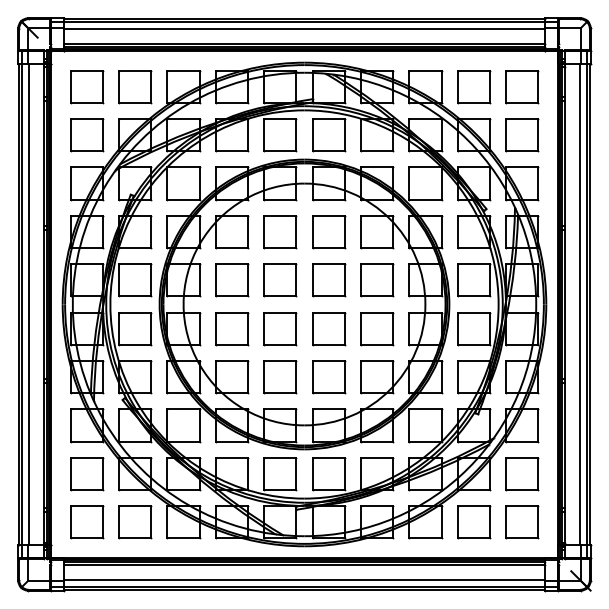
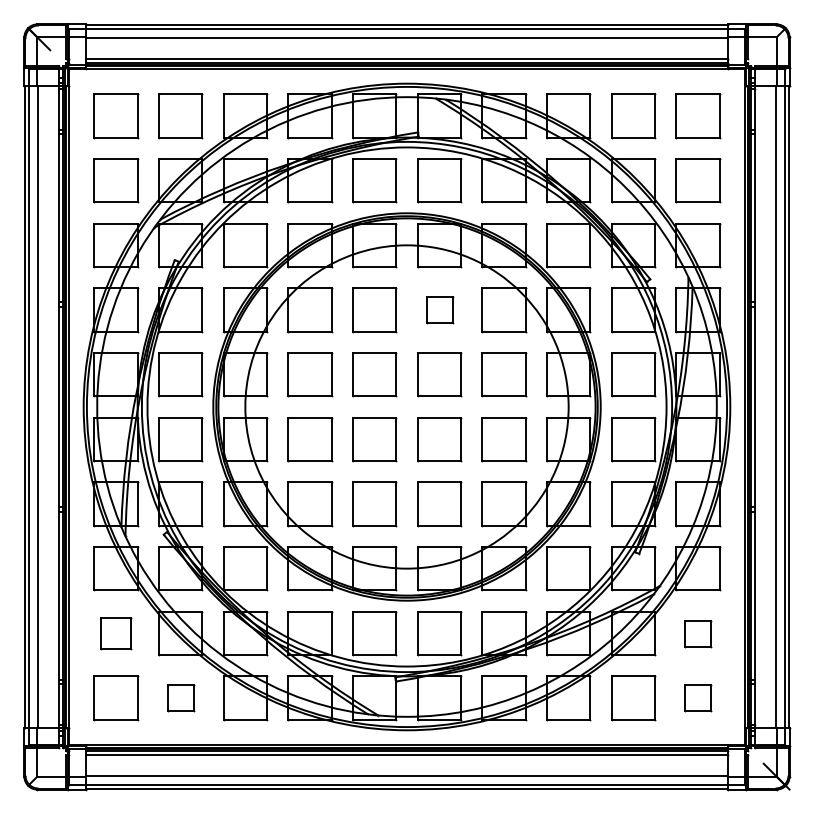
part: (328, 232) -> (439, 310), size x0.6
part: (87, 473) -> (116, 633), size x0.7
part: (522, 473) -> (698, 633), size x0.6
part: (135, 522) -> (180, 698), size x0.6
part: (522, 522) -> (698, 698), size x0.6

